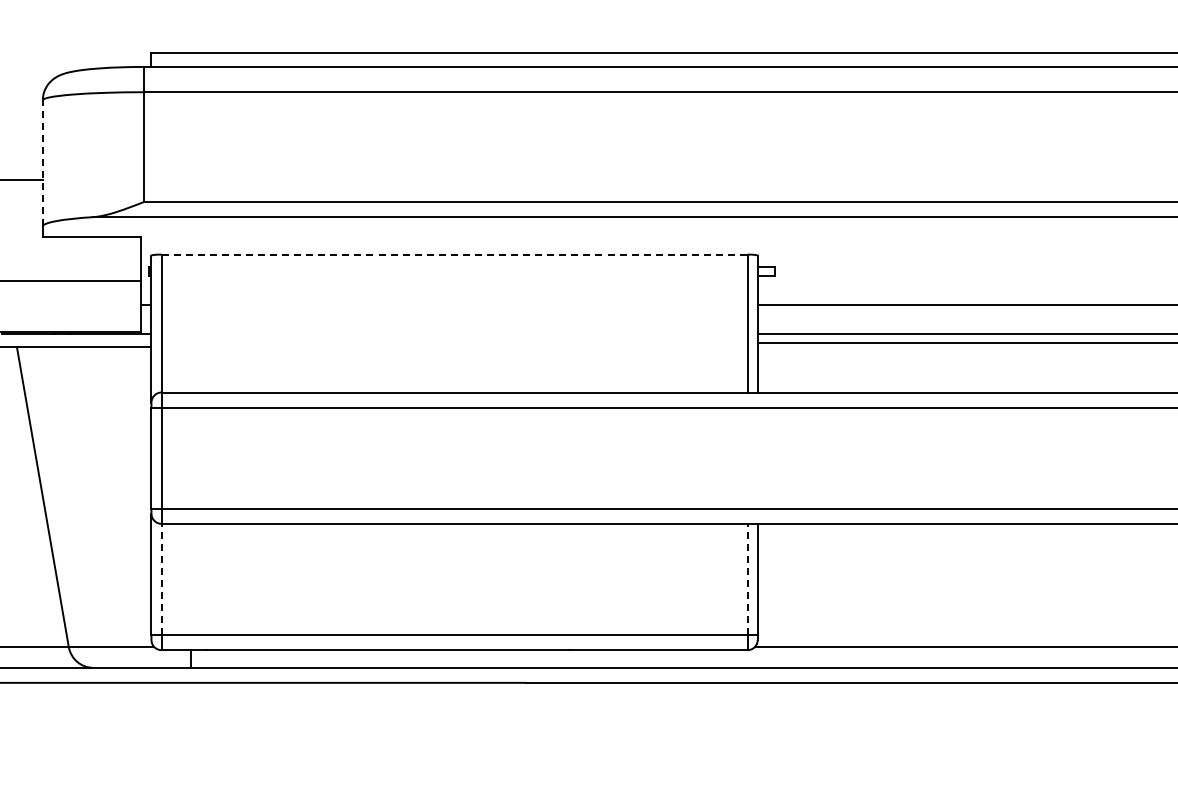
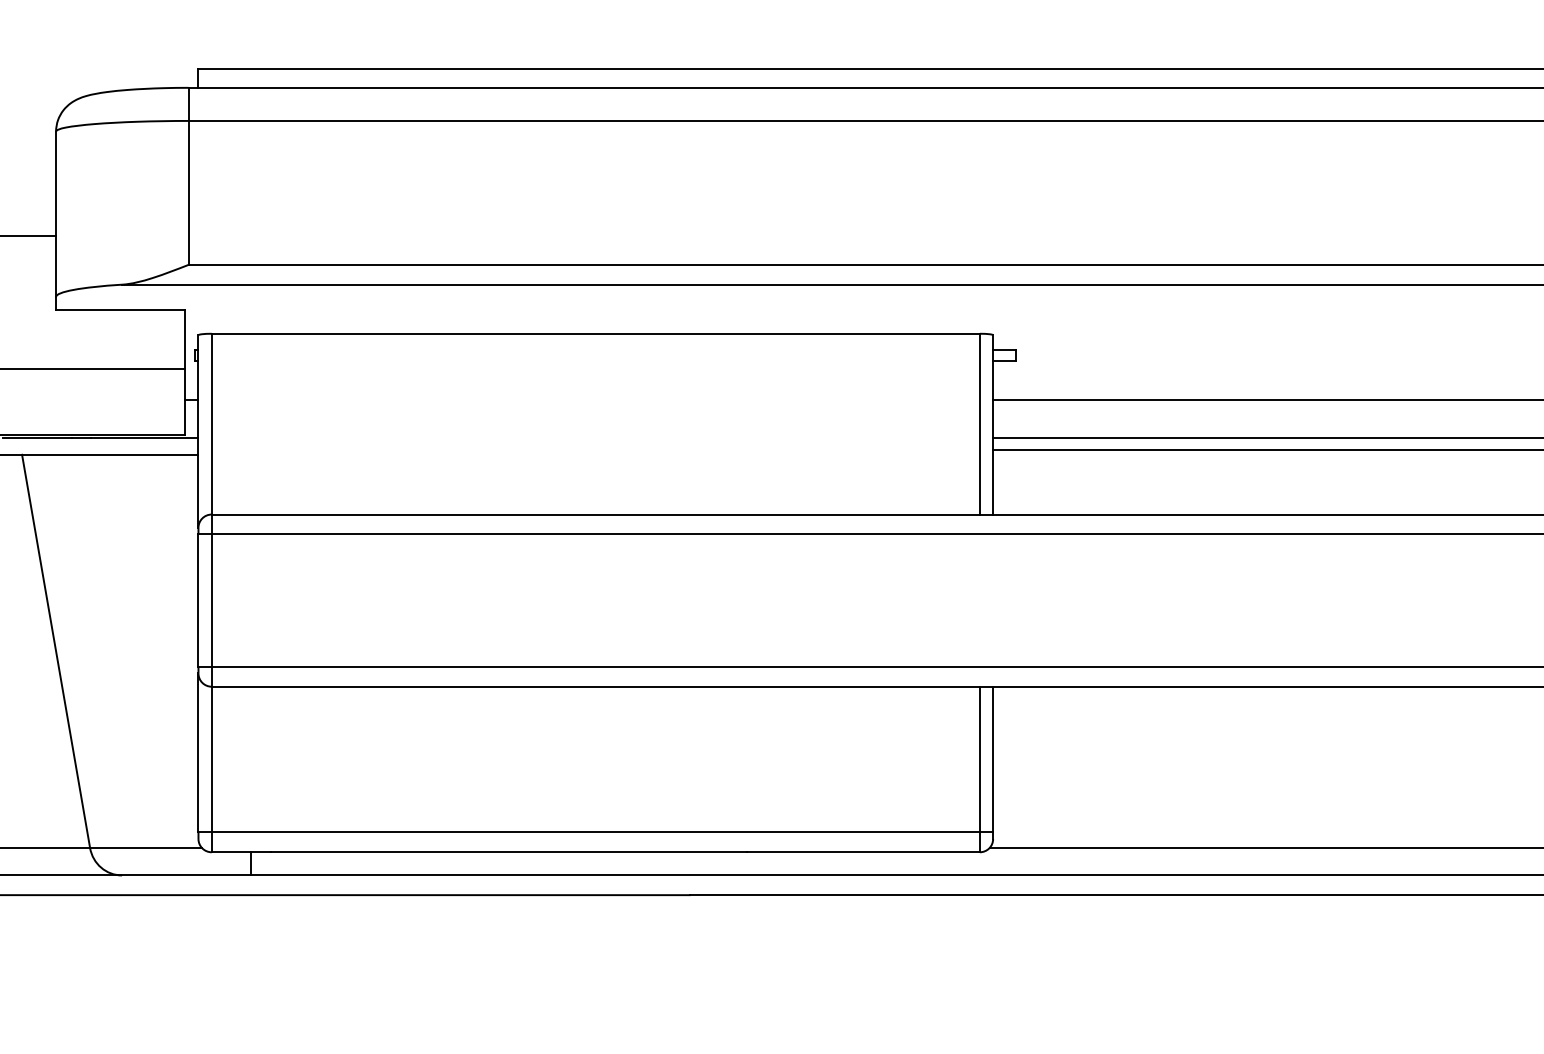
line: (42, 162) -> (55, 213), dashed -> solid
line: (455, 254) -> (597, 333), dashed -> solid
line: (161, 579) -> (211, 759), dashed -> solid
line: (747, 579) -> (979, 759), dashed -> solid

